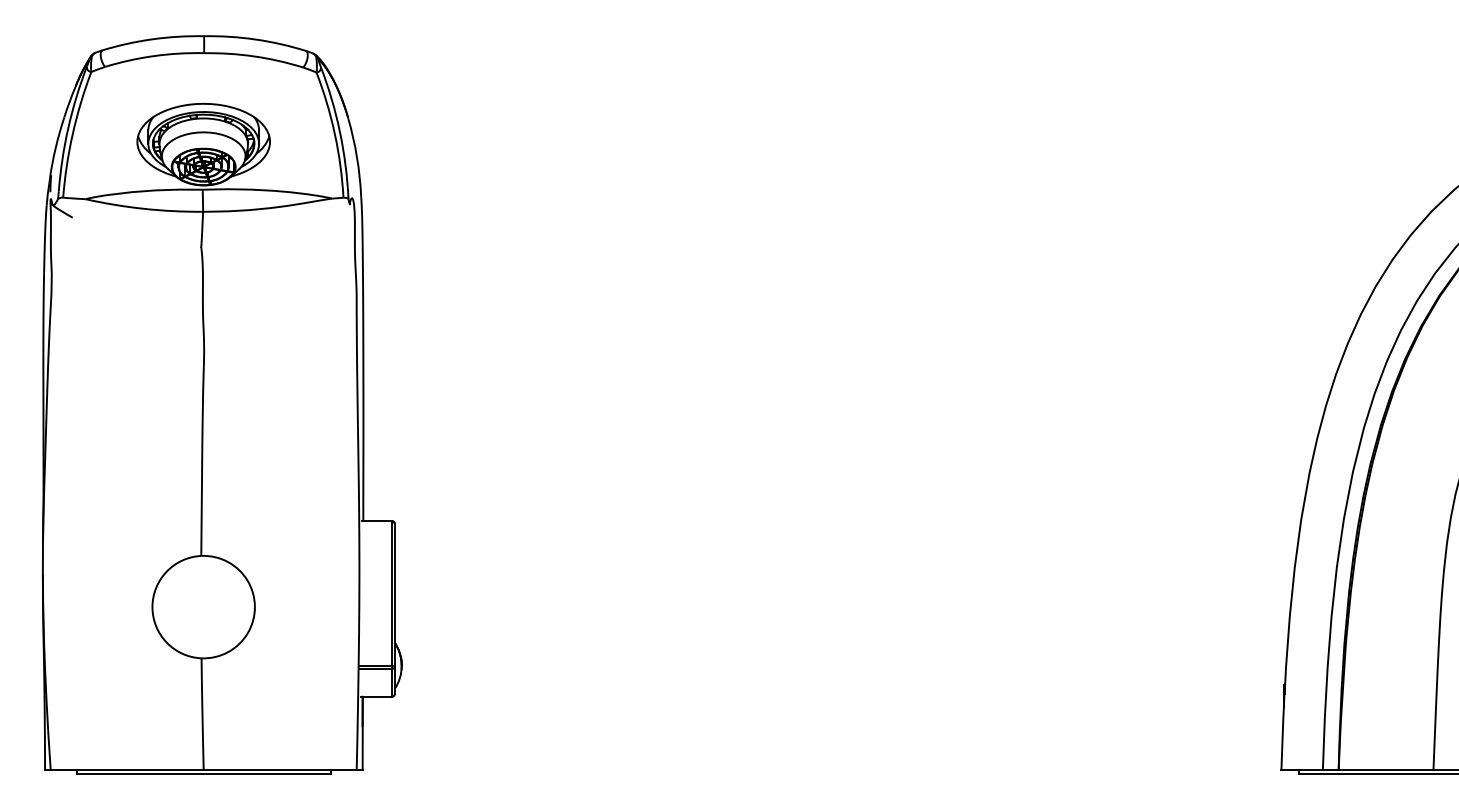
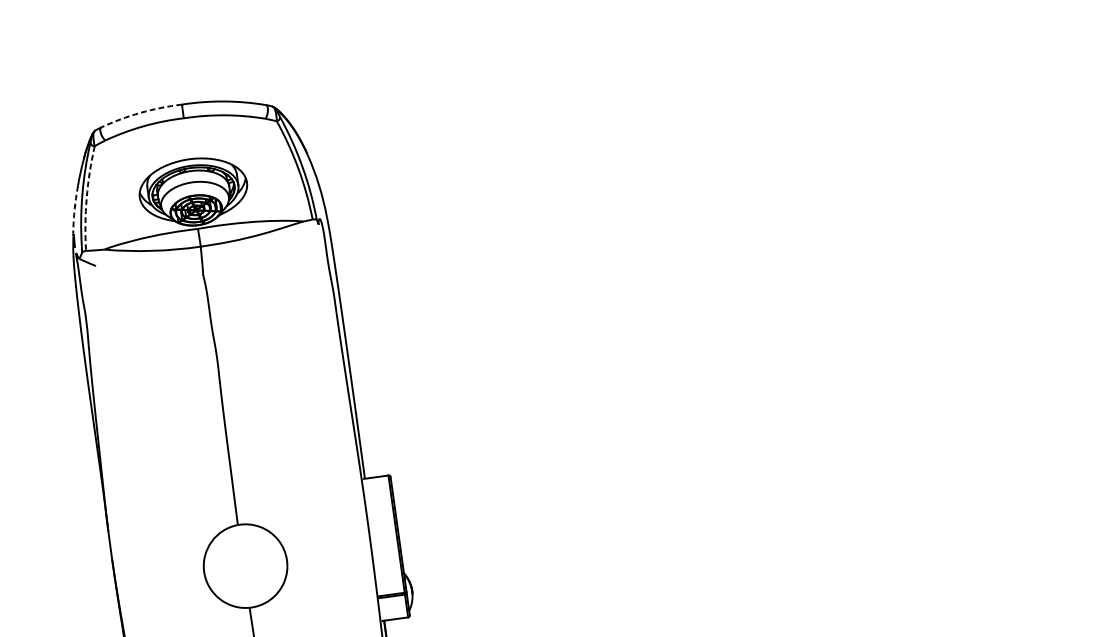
arc: (152, 39) -> (140, 113), solid -> dashed
arc: (72, 133) -> (86, 198), solid -> dashed
arc: (55, 147) -> (74, 211), solid -> dashed

